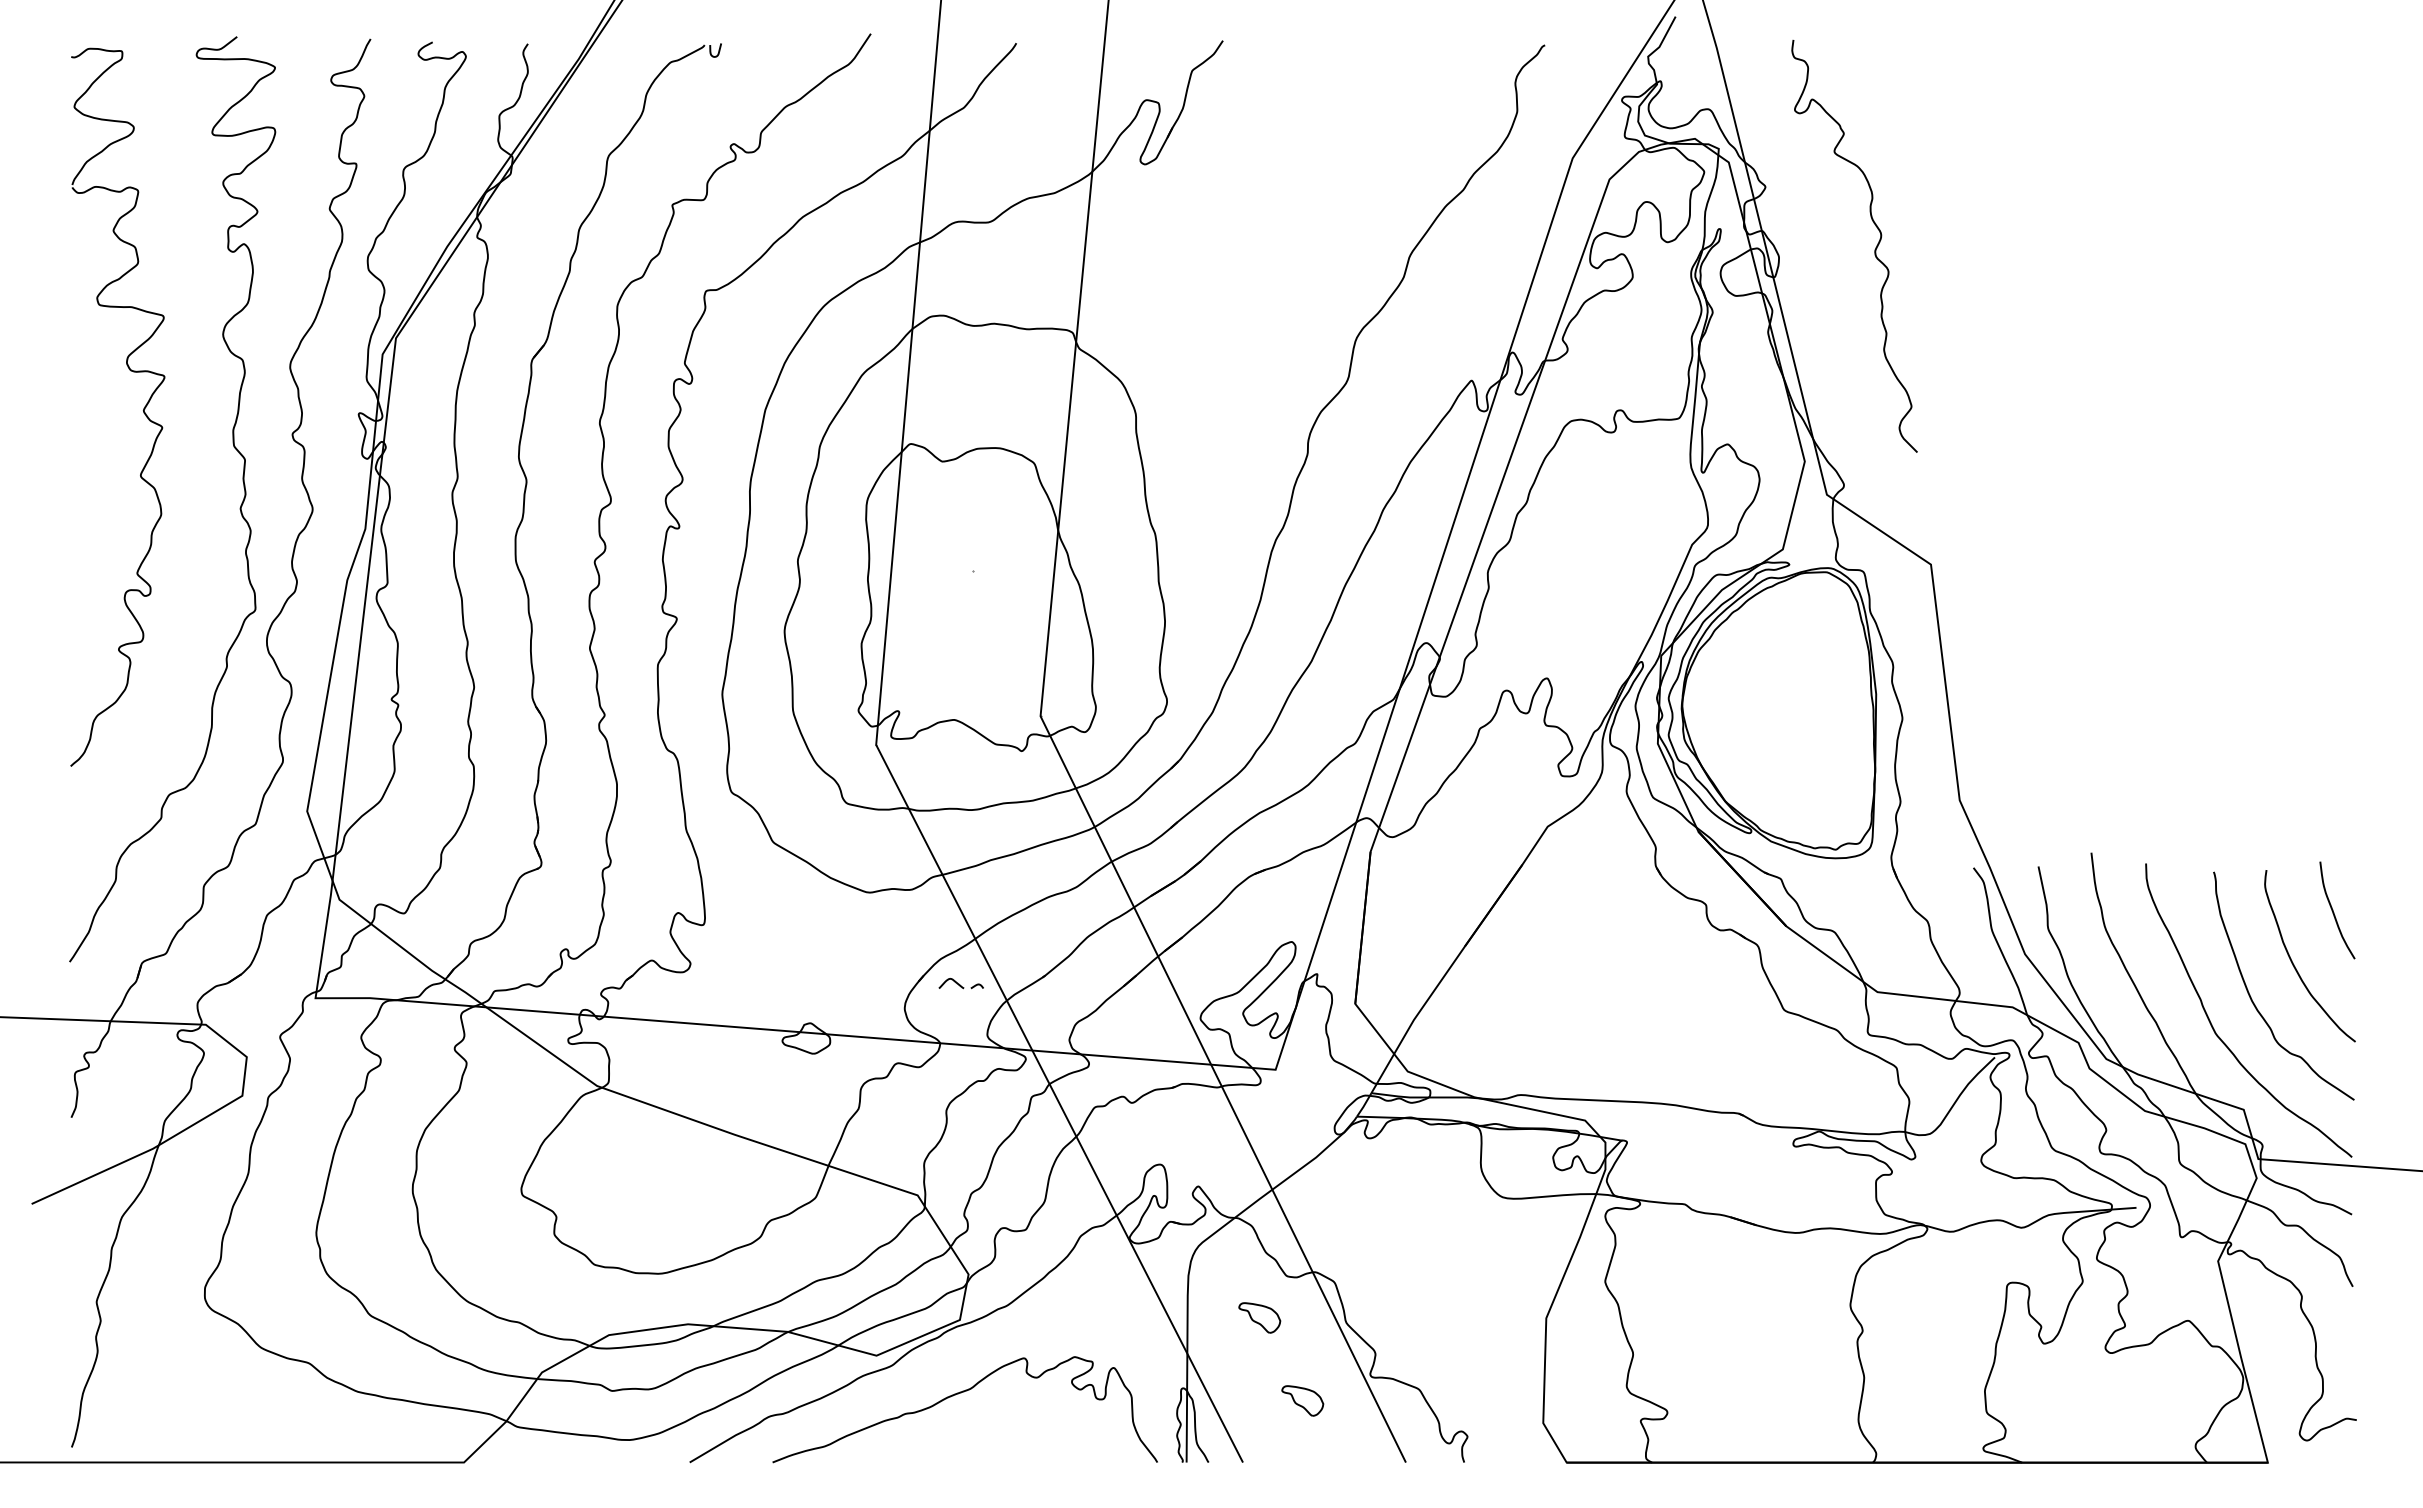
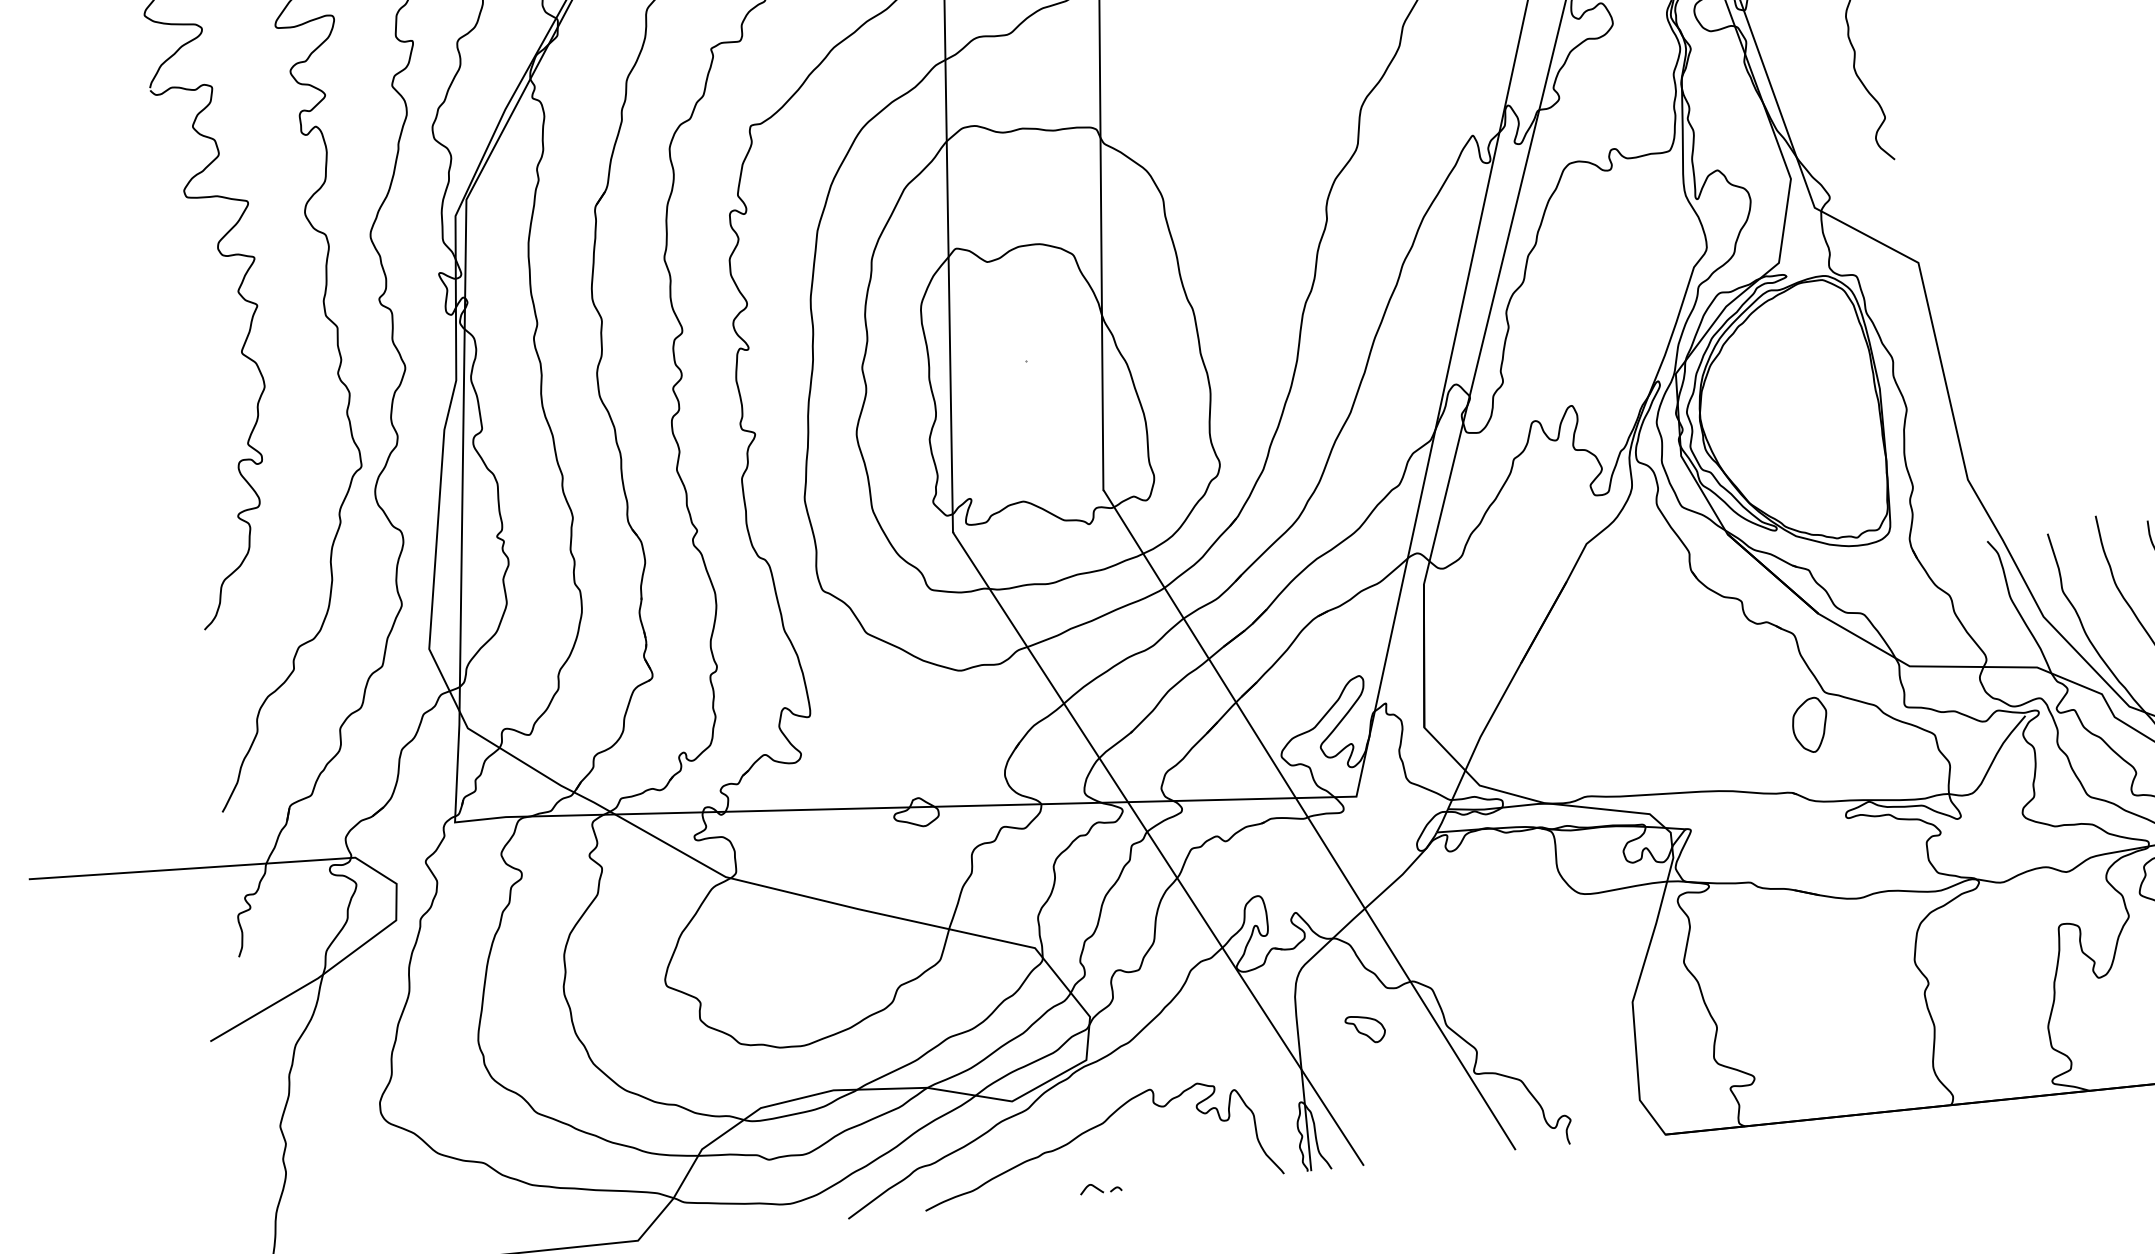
part: (960, 983) -> (1100, 1188), moved
part: (1765, 1043) -> (1810, 724), added
part: (1302, 1400) -> (1413, 1102), removed

